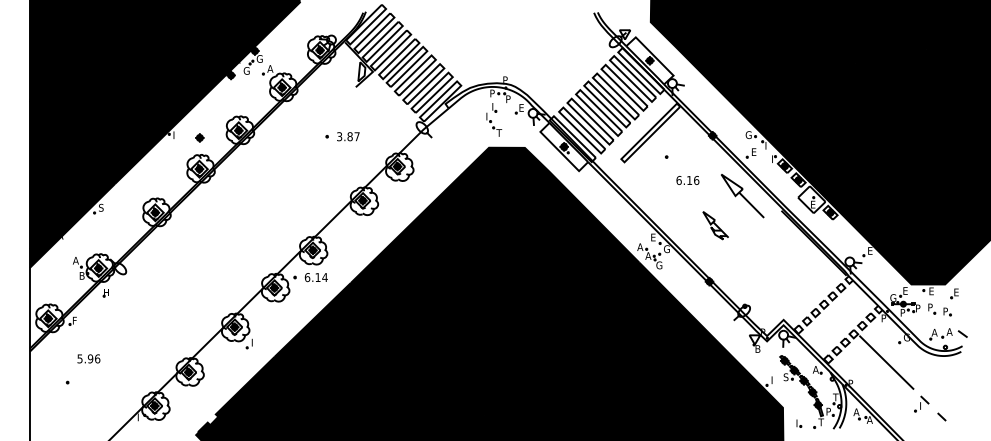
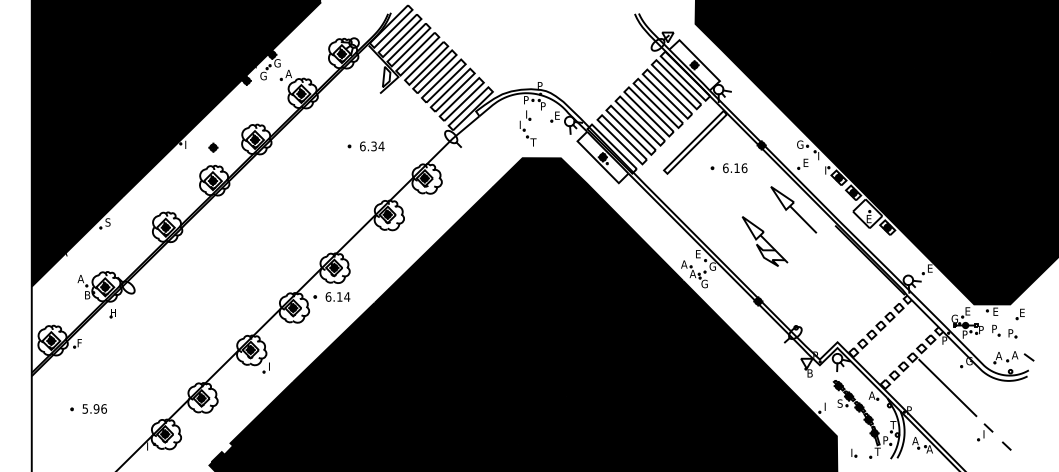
text: (348, 136) -> (372, 146), 3.87 -> 6.34
text: (688, 180) -> (735, 168), moved
part: (715, 225) -> (764, 241), size x1.67
text: (88, 358) -> (94, 408), moved

